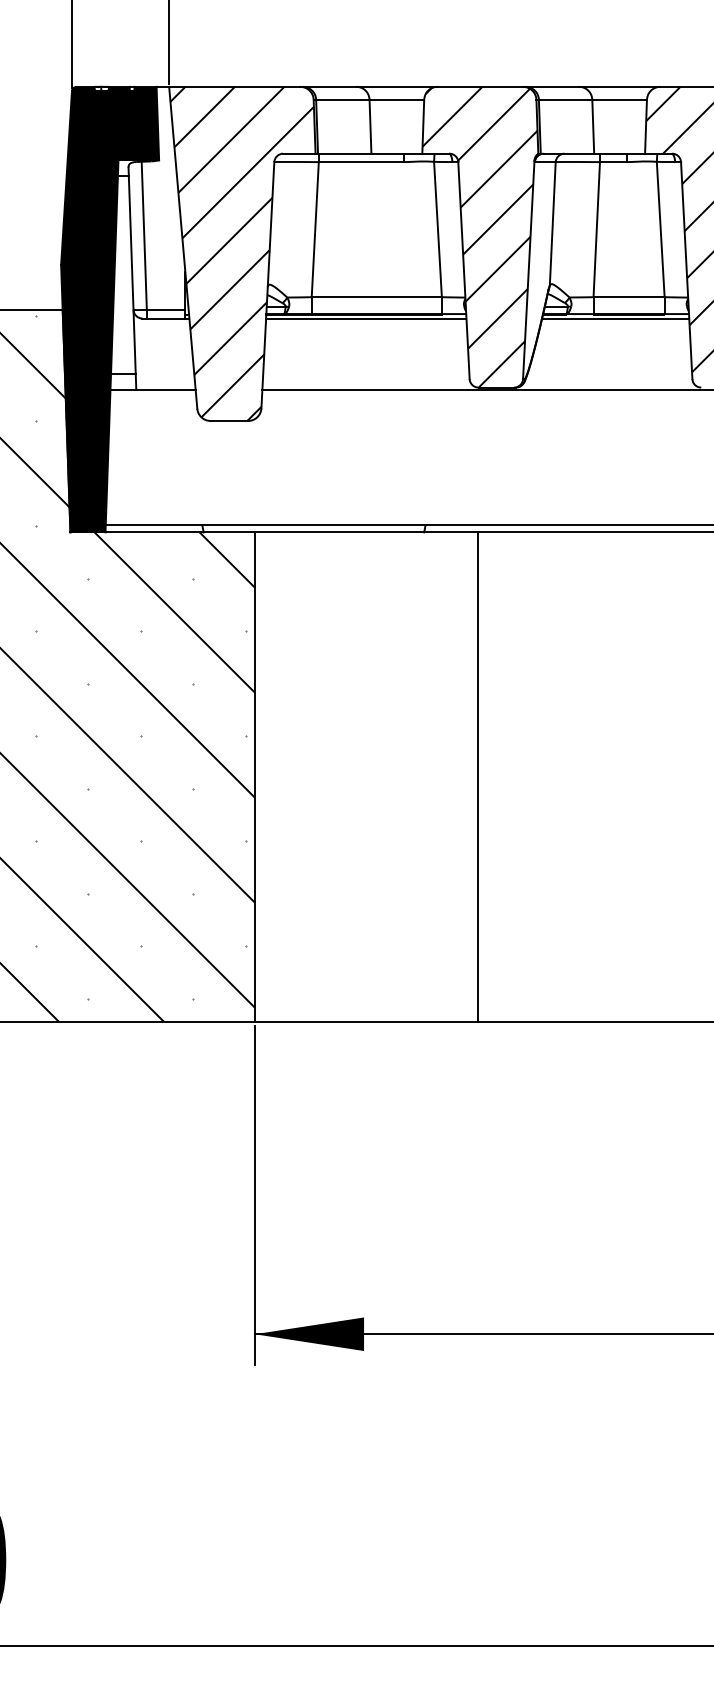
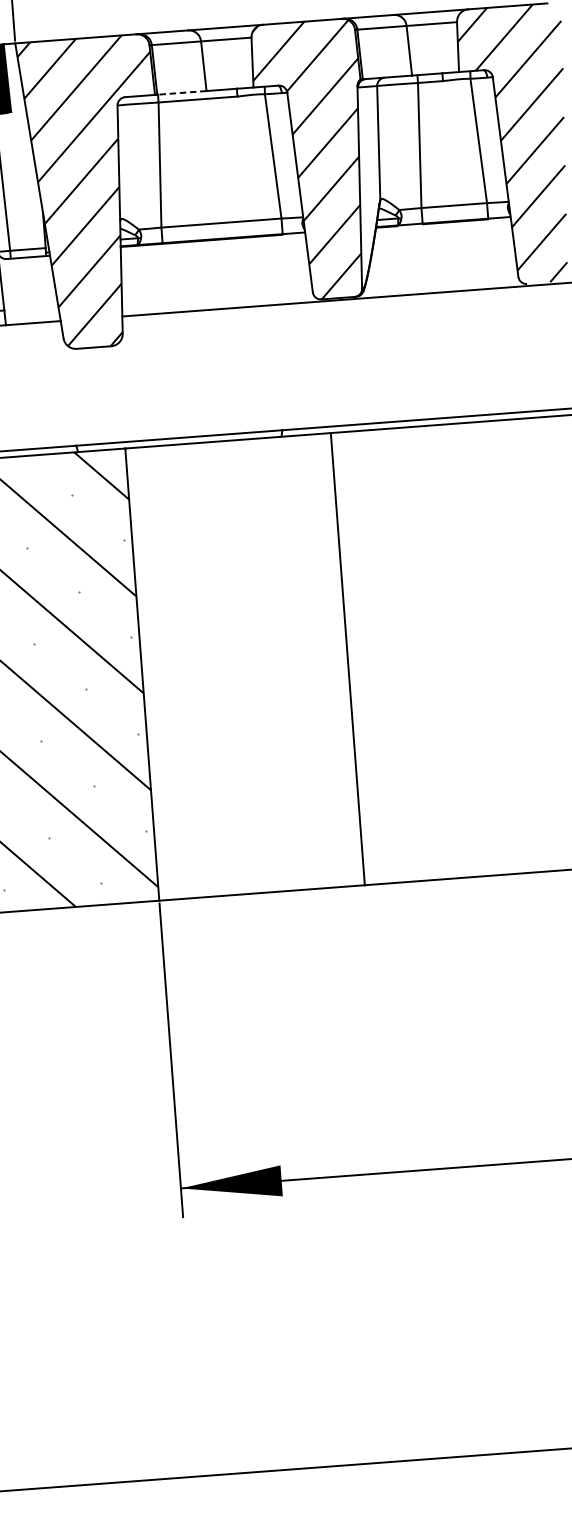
line: (344, 153) -> (181, 92), solid -> dashed
line: (366, 318) -> (213, 243), removed
line: (615, 318) -> (443, 226), removed

